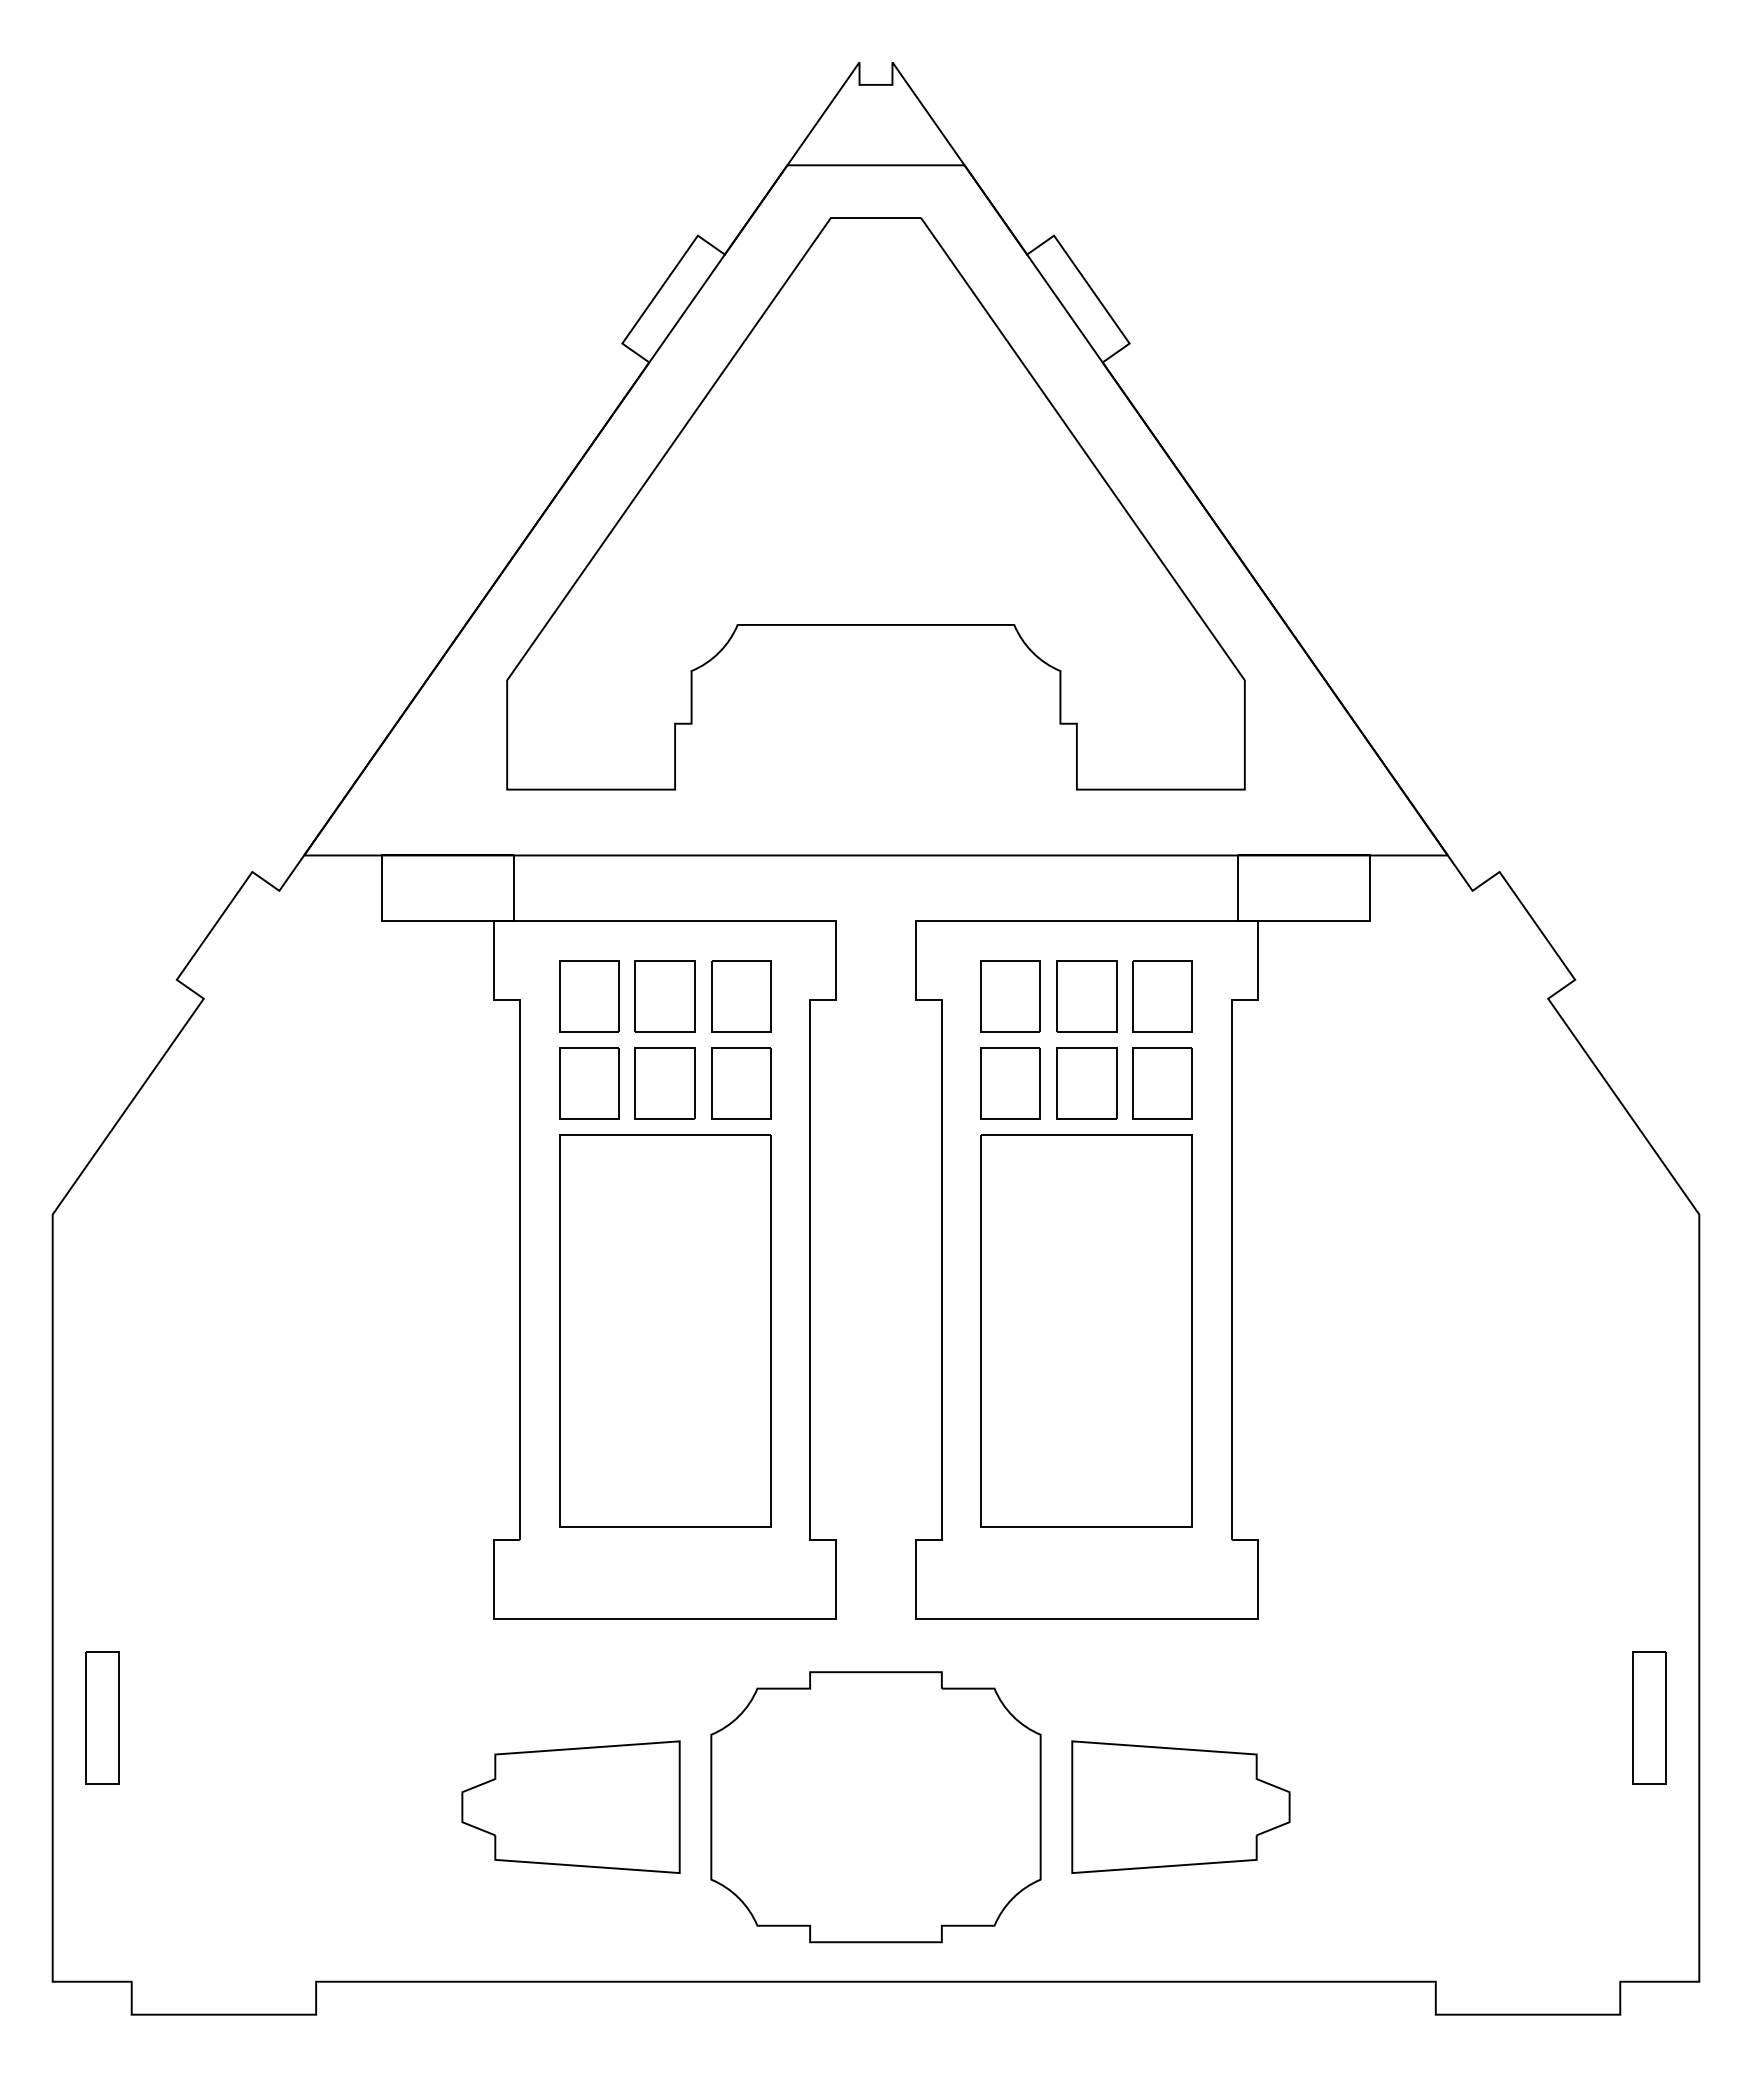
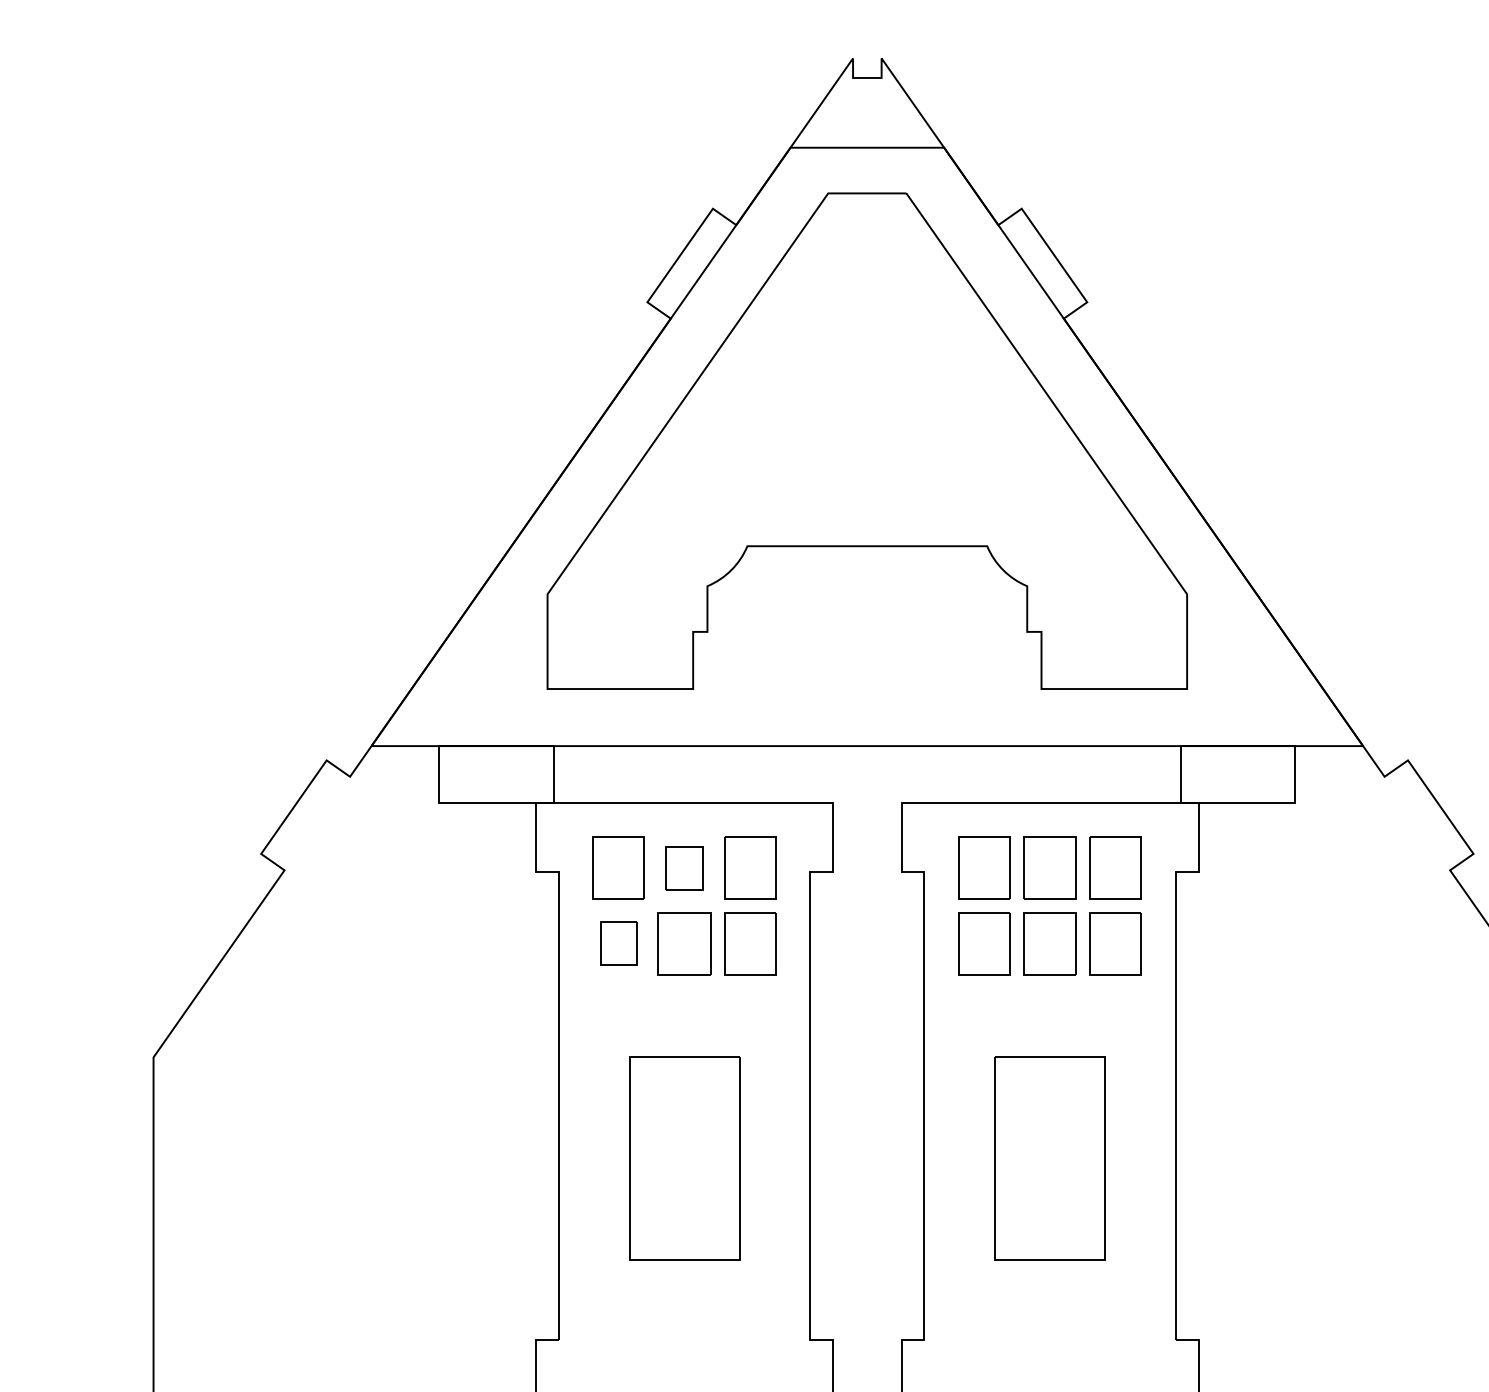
part: (664, 996) -> (683, 868), size x0.7
part: (589, 1083) -> (618, 943), size x0.7
part: (665, 1330) -> (684, 1157), size x0.6
part: (1086, 1330) -> (1049, 1157), size x0.6

